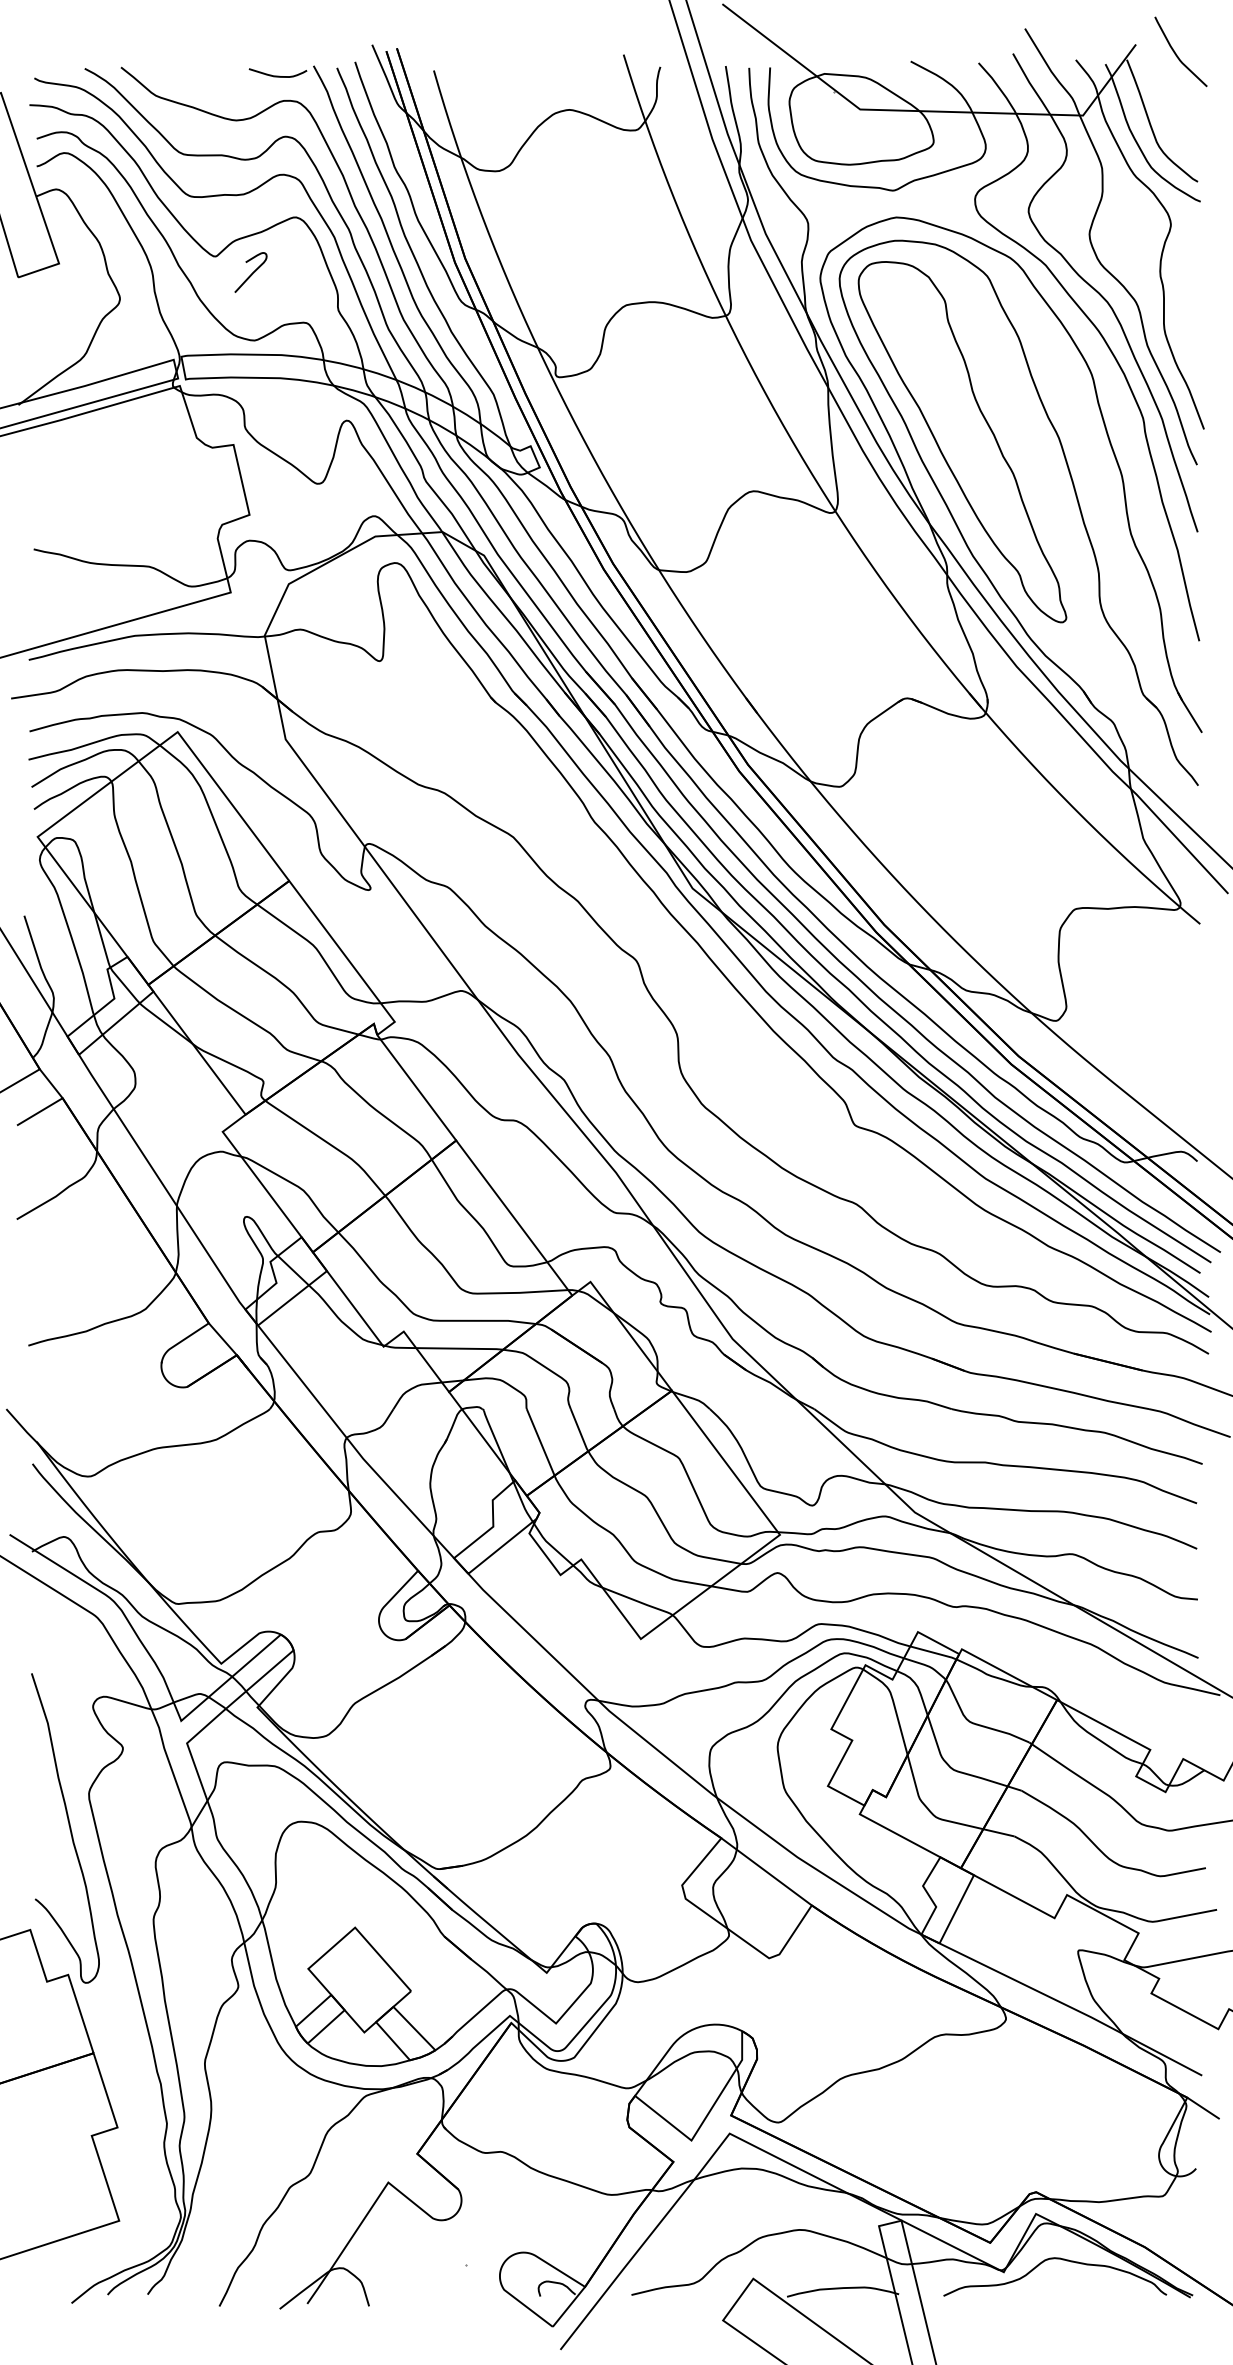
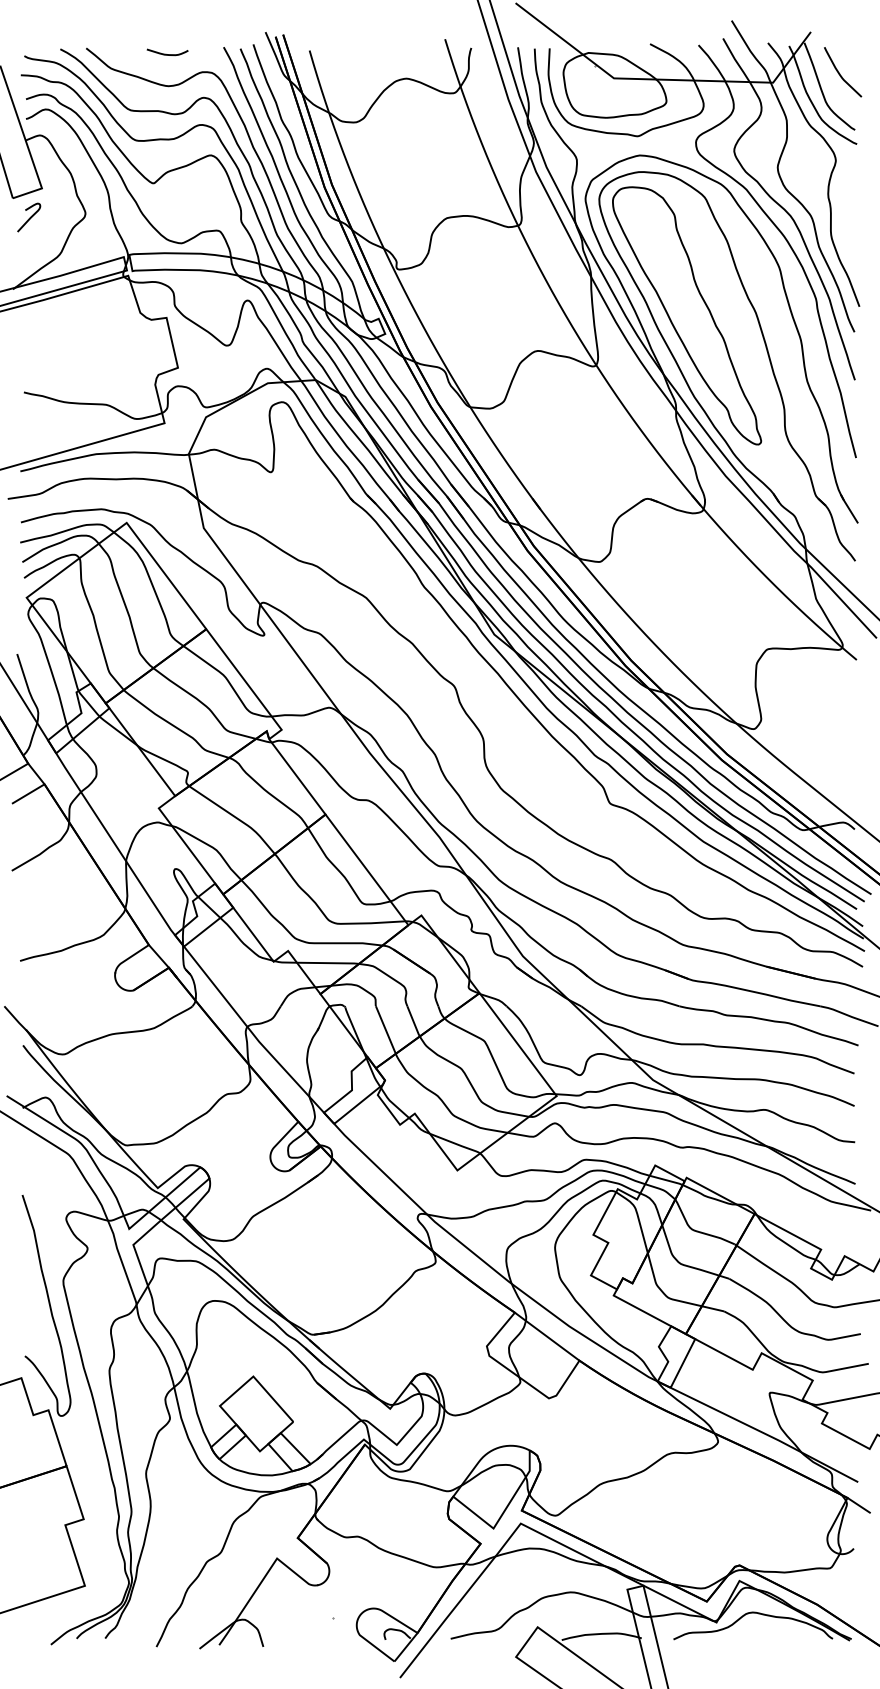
curve: (1176, 53) -> (839, 73), moved
curve: (277, 75) -> (167, 54), moved
curve: (251, 273) -> (29, 218), moved

